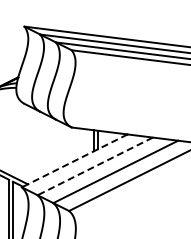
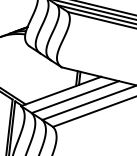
line: (74, 161) -> (60, 91), dashed -> solid
line: (94, 166) -> (74, 97), dashed -> solid

